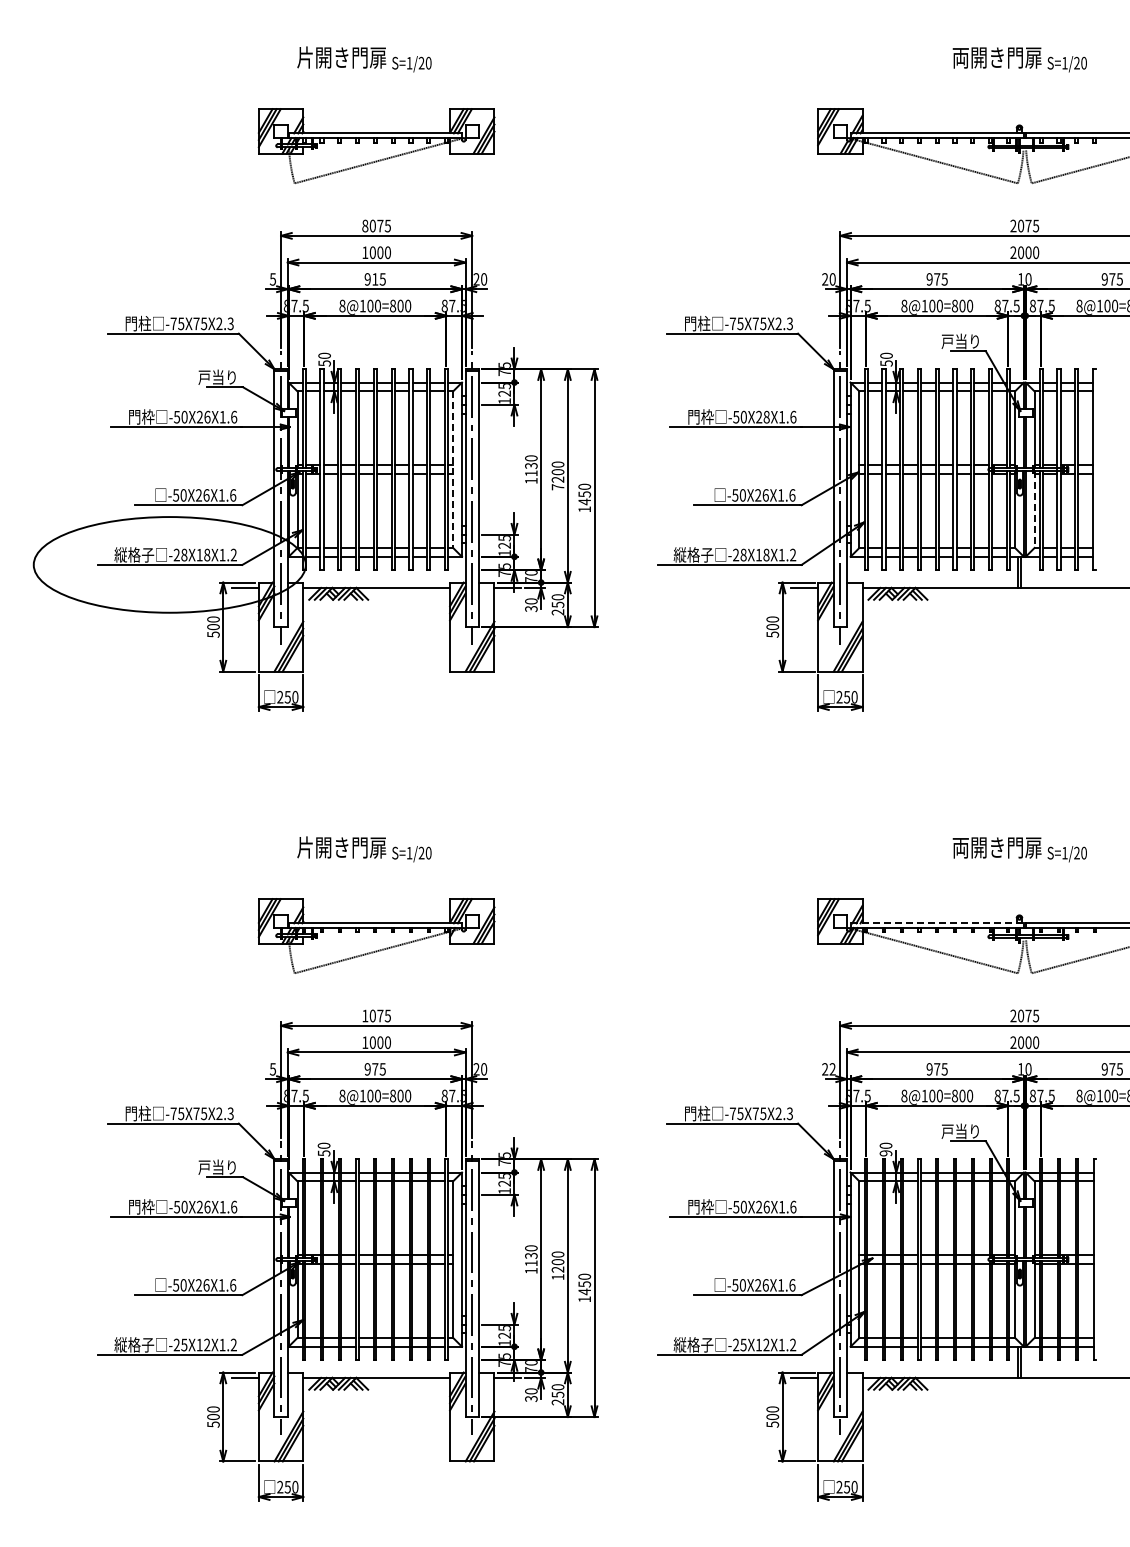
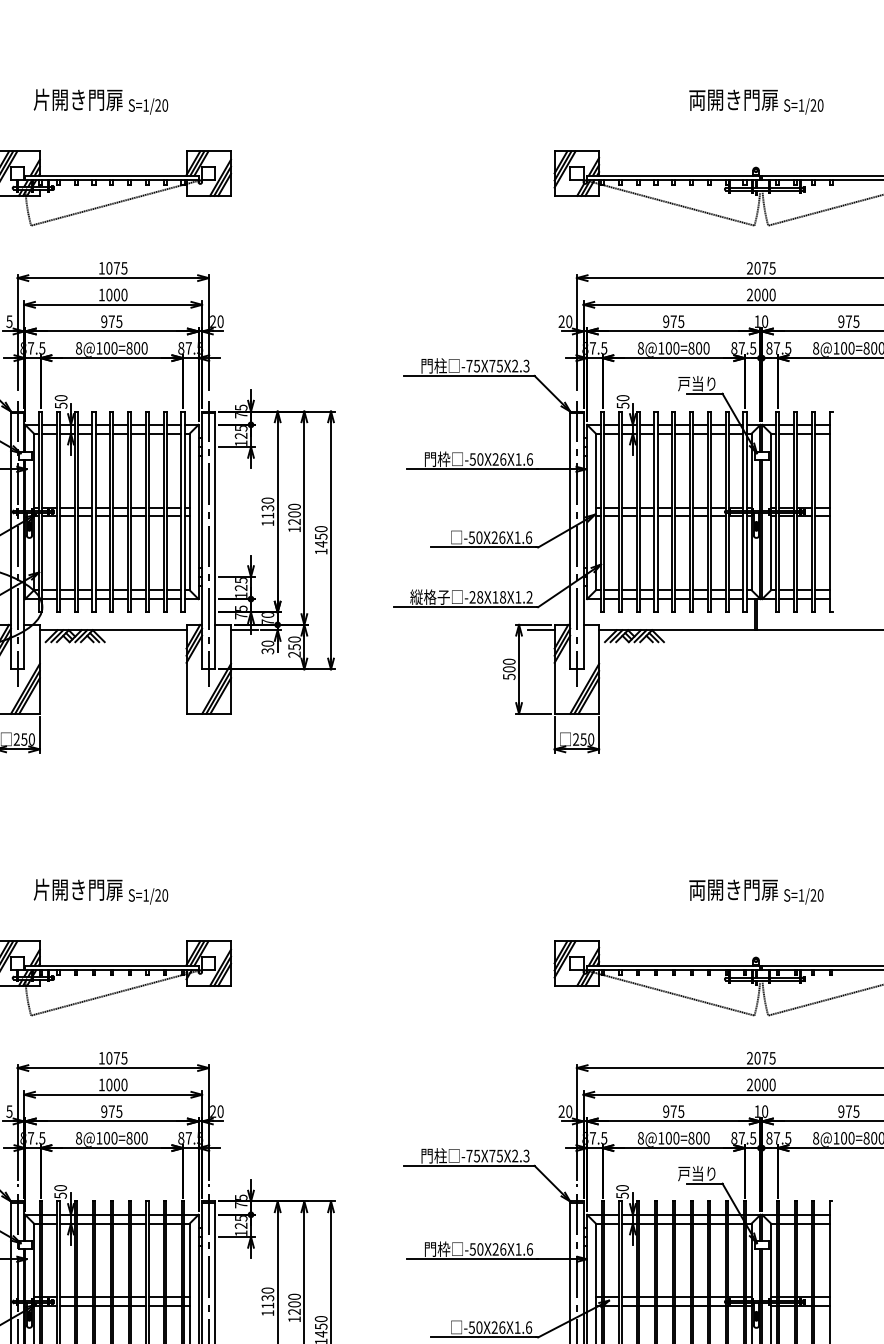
text: (365, 225) -> (102, 267), 8075 -> 1075
text: (375, 279) -> (112, 321), 915 -> 975
text: (766, 416) -> (503, 458), -50X28X1.6 -> -50X26X1.6
line: (453, 470) -> (190, 512), dashed -> solid
text: (557, 487) -> (294, 529), 7200 -> 1200
line: (1034, 510) -> (771, 552), dashed -> solid
line: (937, 923) -> (674, 965), dashed -> solid
text: (832, 1069) -> (569, 1111), 22 -> 20
text: (885, 1153) -> (622, 1195), 90 -> 50

